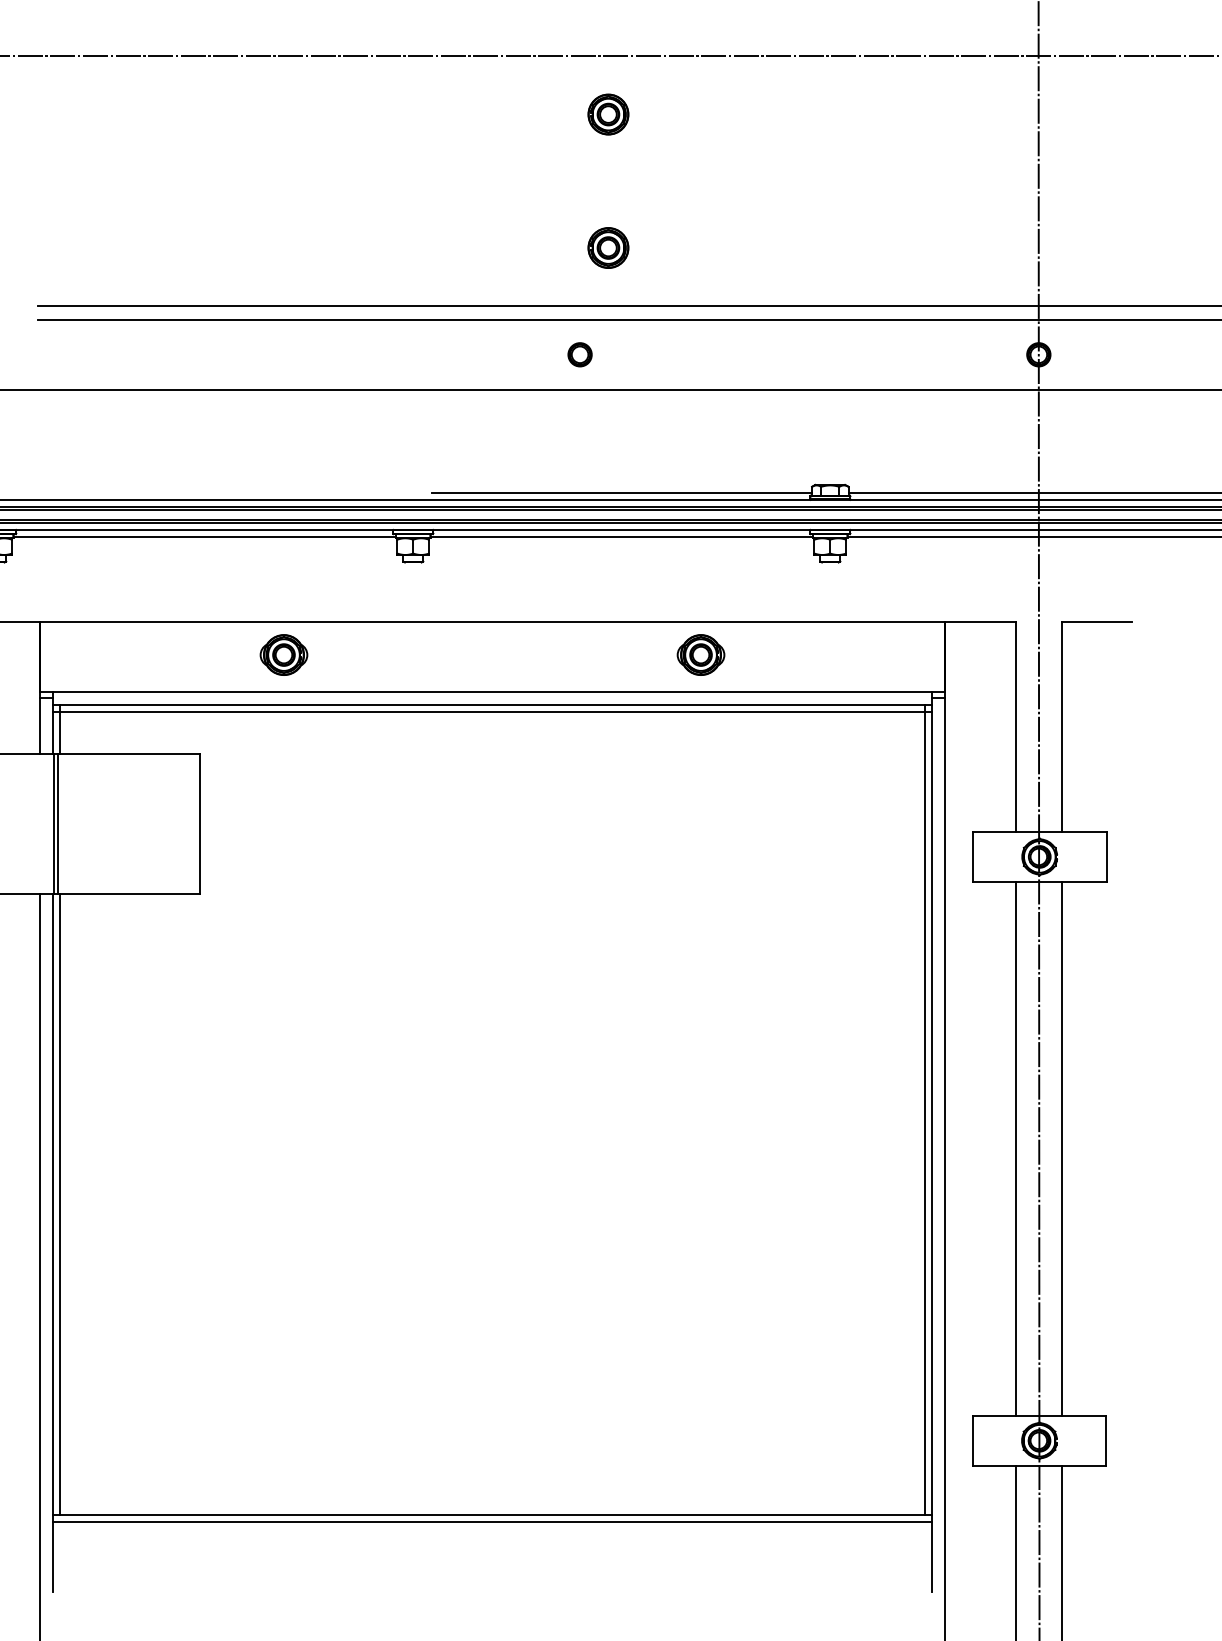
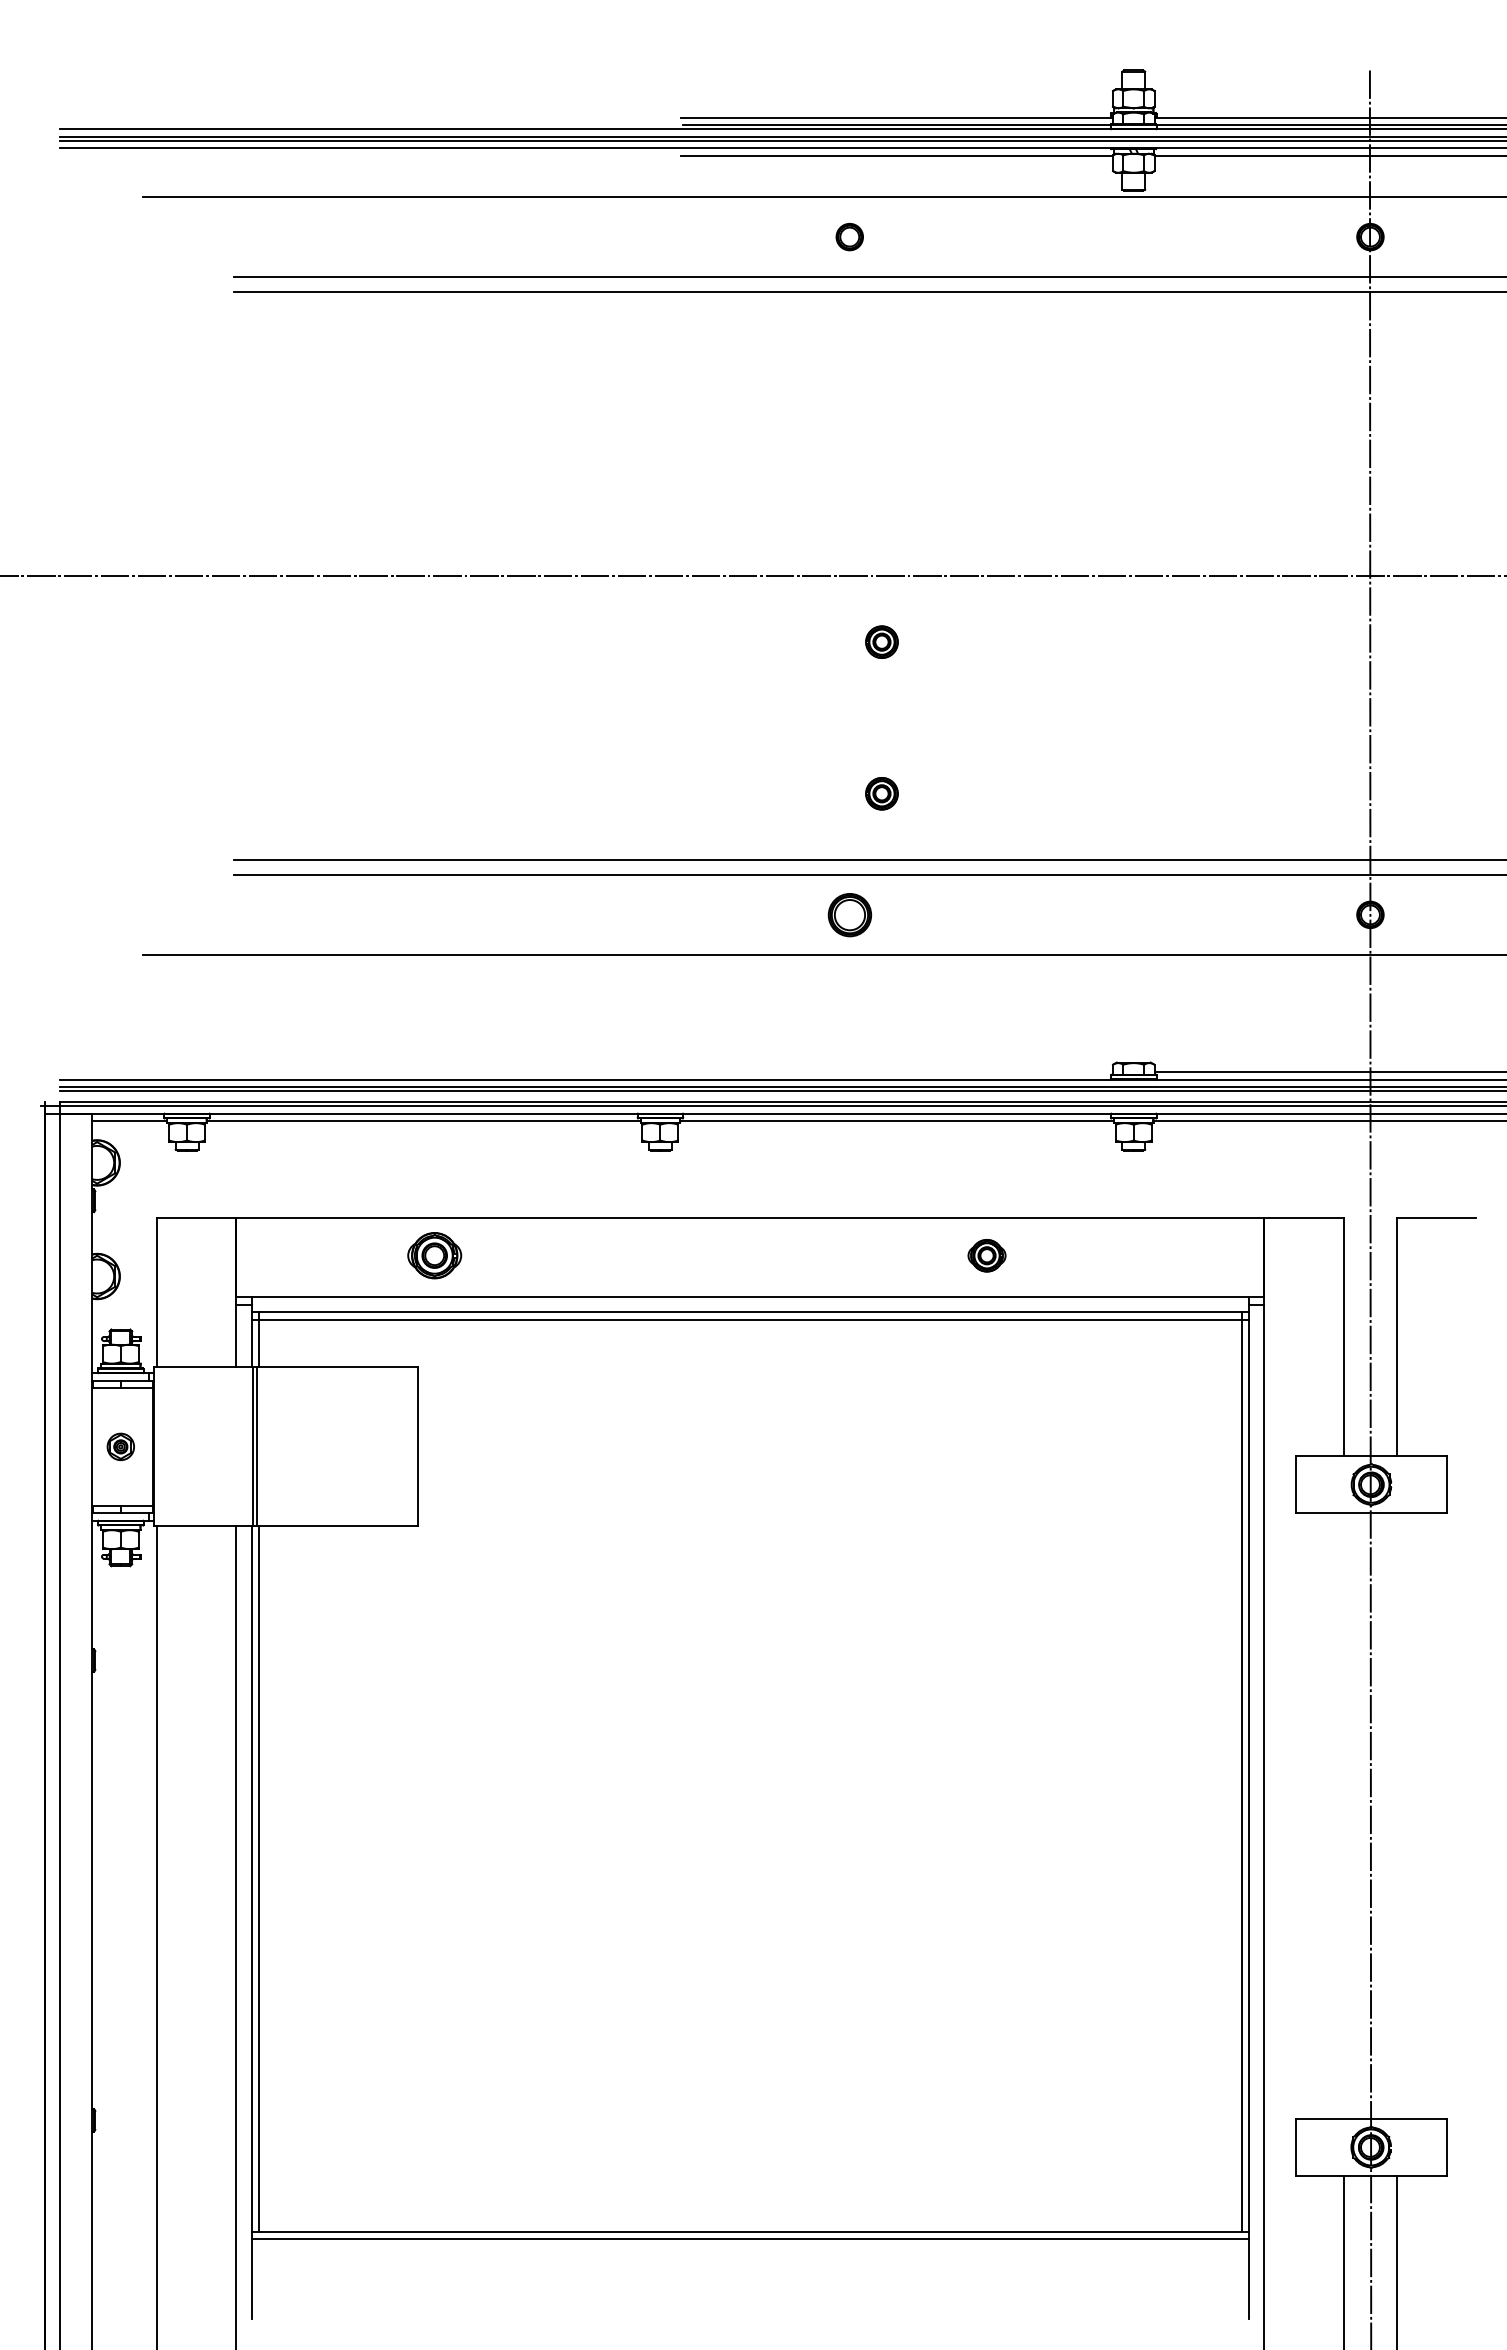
part: (608, 113) -> (881, 641), size x0.7
part: (608, 247) -> (881, 793), size x0.7
part: (579, 354) -> (849, 914), size x1.6
line: (622, 493) -> (897, 1072), removed
part: (283, 654) -> (434, 1255), moved
part: (700, 654) -> (986, 1255), size x0.7
line: (1015, 1149) -> (1343, 1816), removed
line: (1061, 1149) -> (1396, 1816), removed

